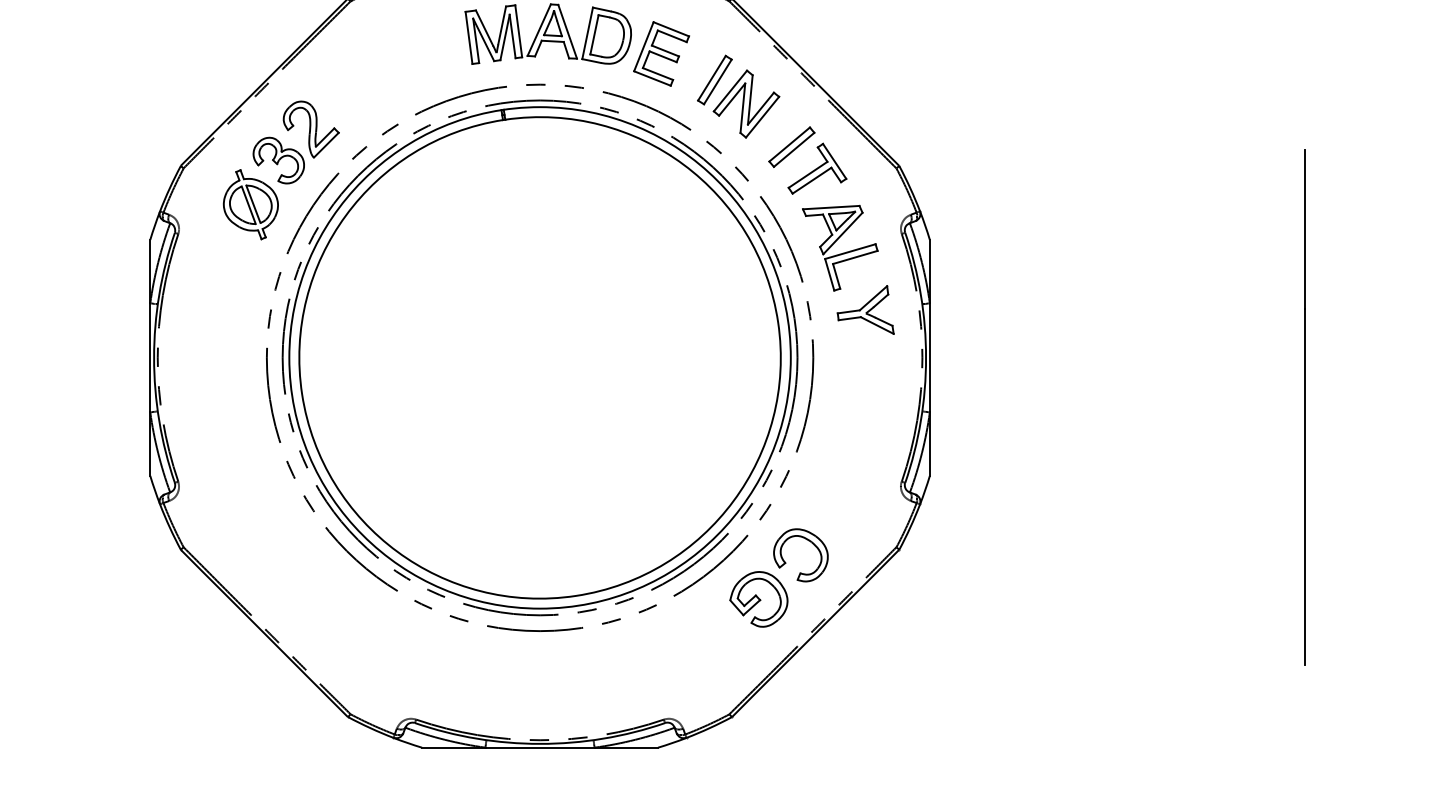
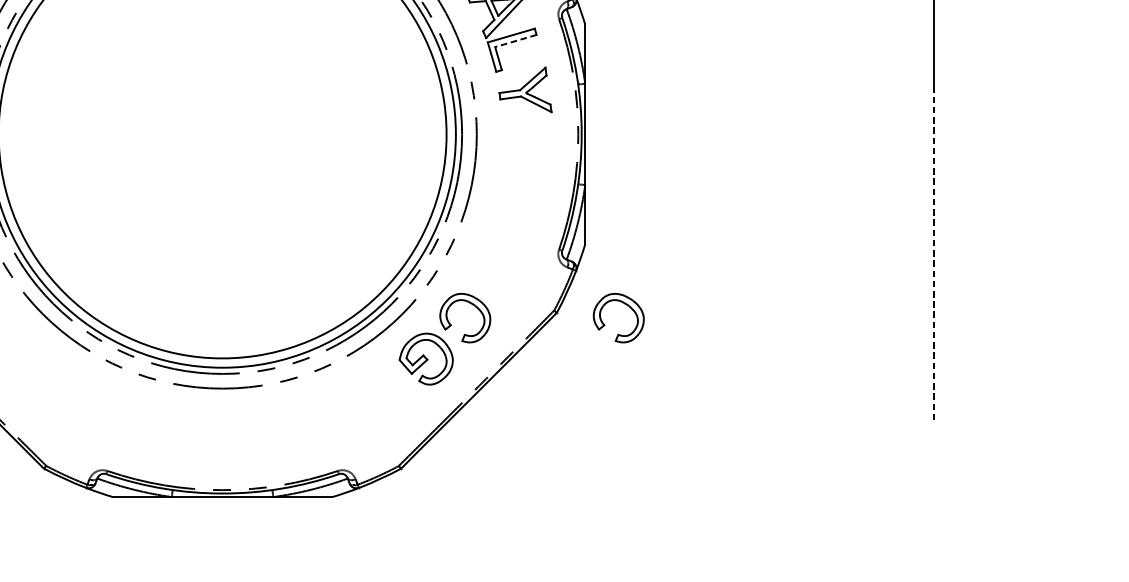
line: (854, 257) -> (515, 41), solid -> dashed
line: (1304, 487) -> (933, 255), solid -> dashed
part: (951, 562) -> (605, 324), added

